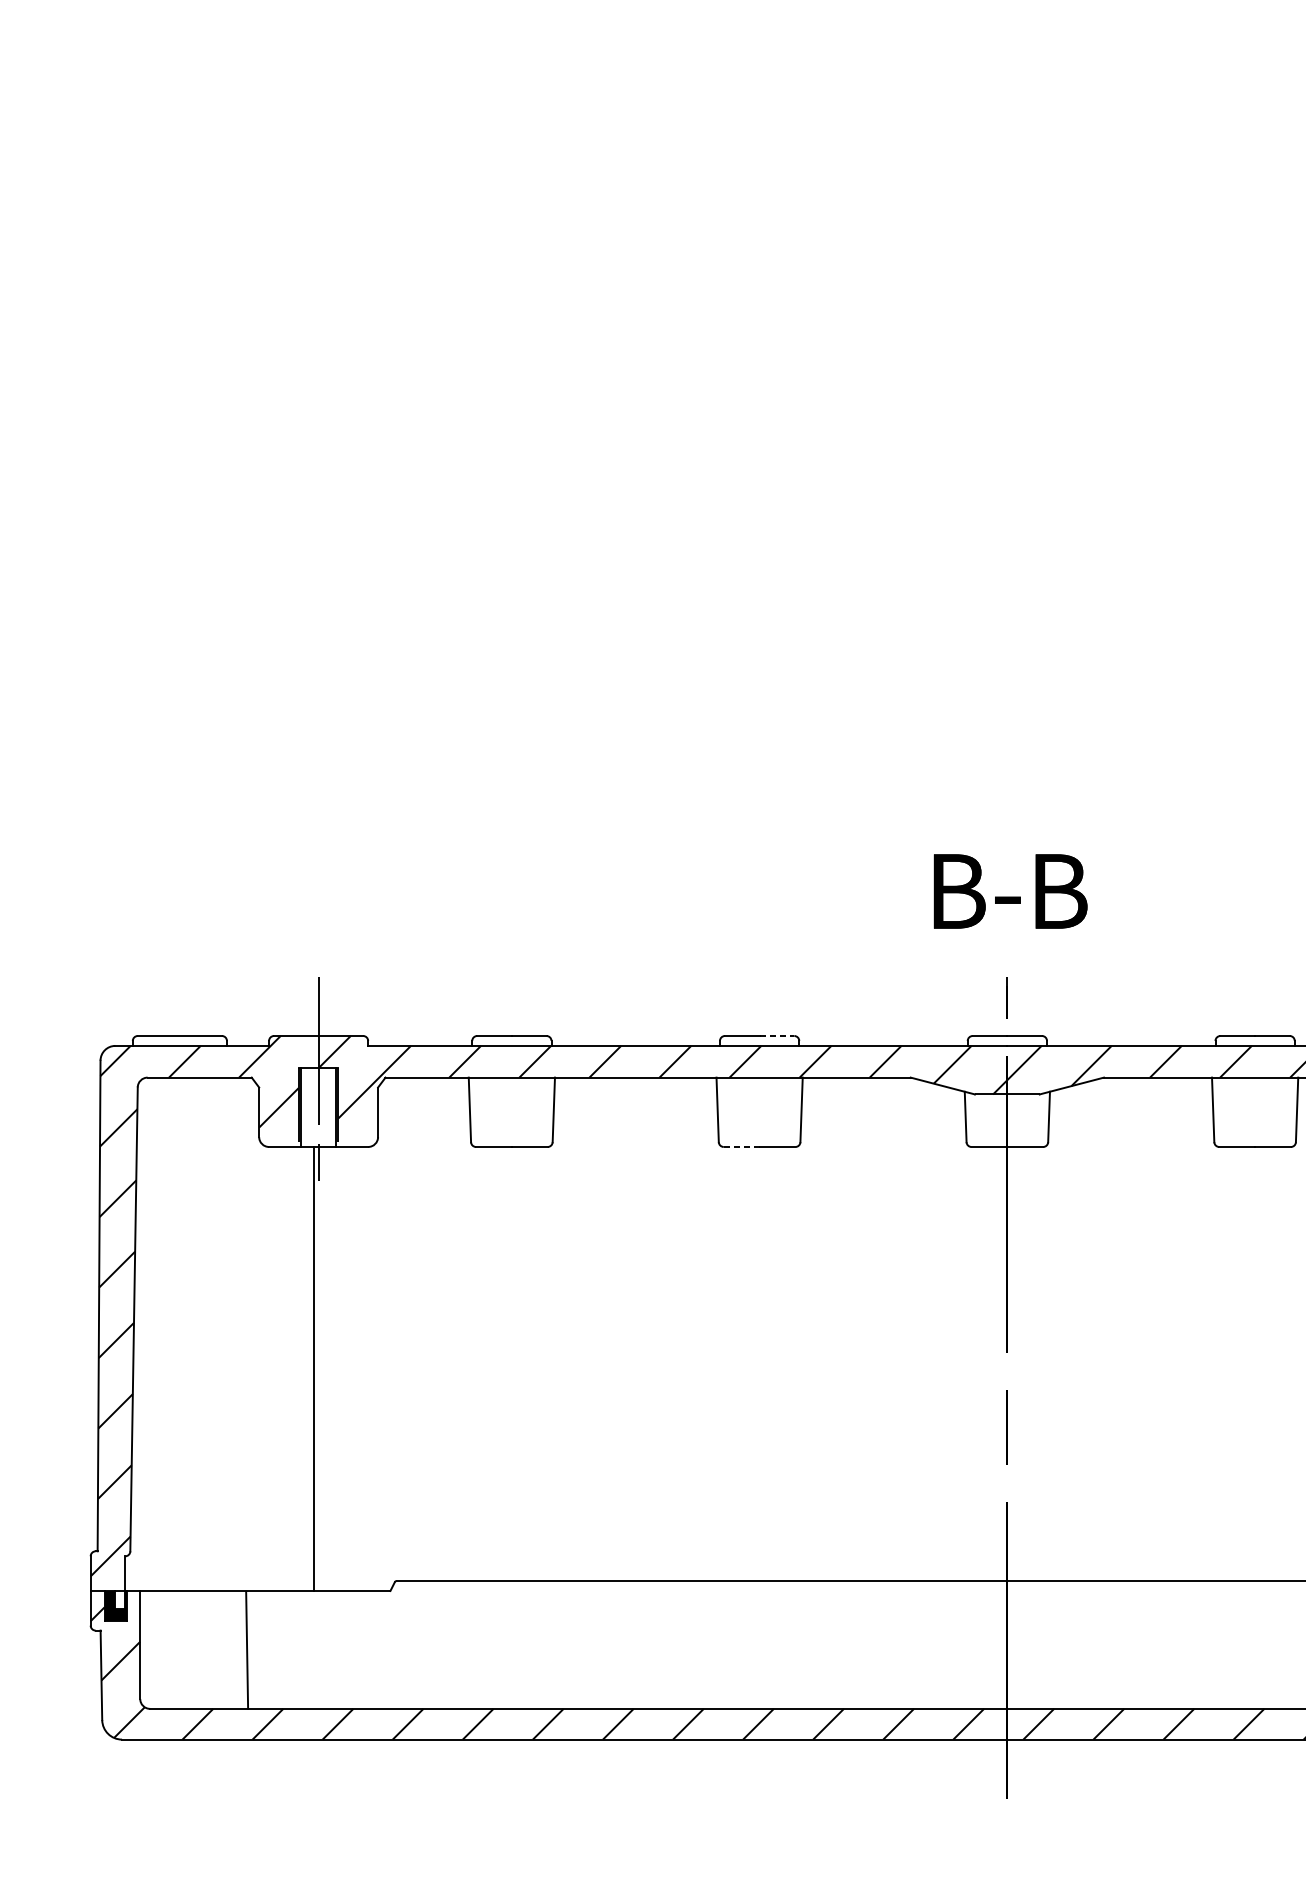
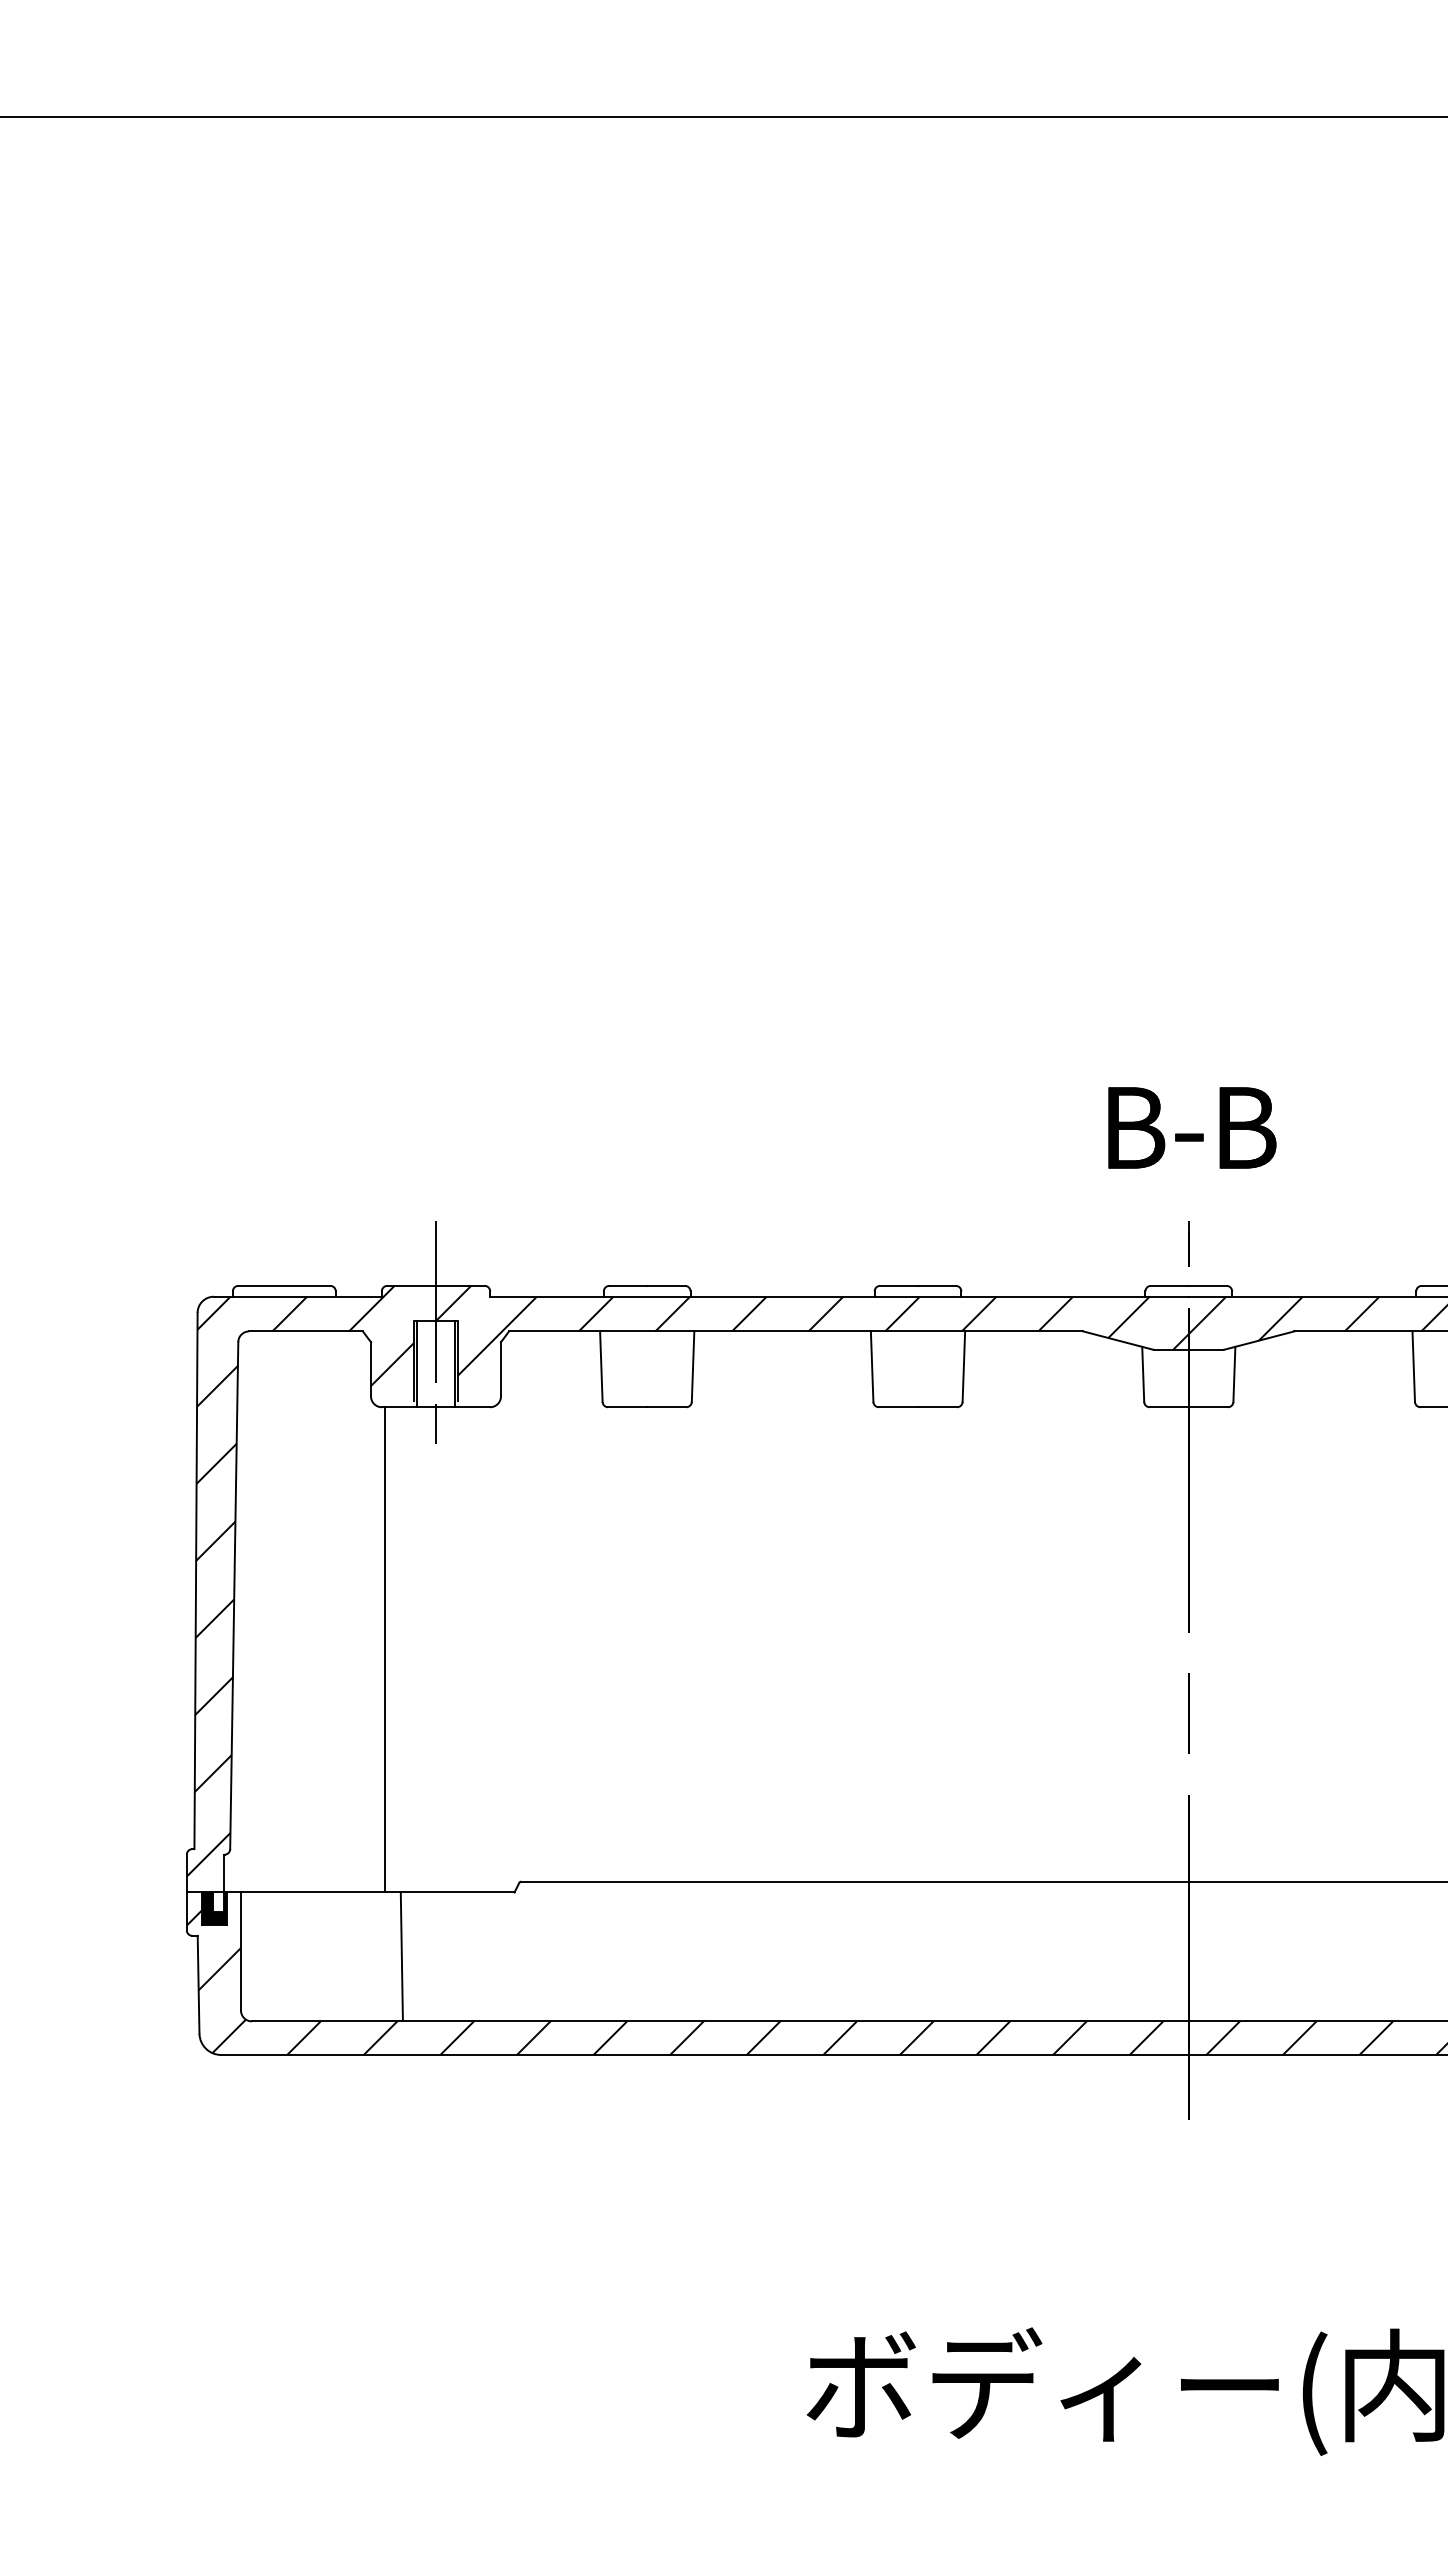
line: (776, 1035) -> (936, 1285), dashed -> solid
line: (741, 1147) -> (898, 1407), dashed -> solid
line: (313, 1368) -> (384, 1649), moved
line: (246, 1650) -> (401, 1956), moved

